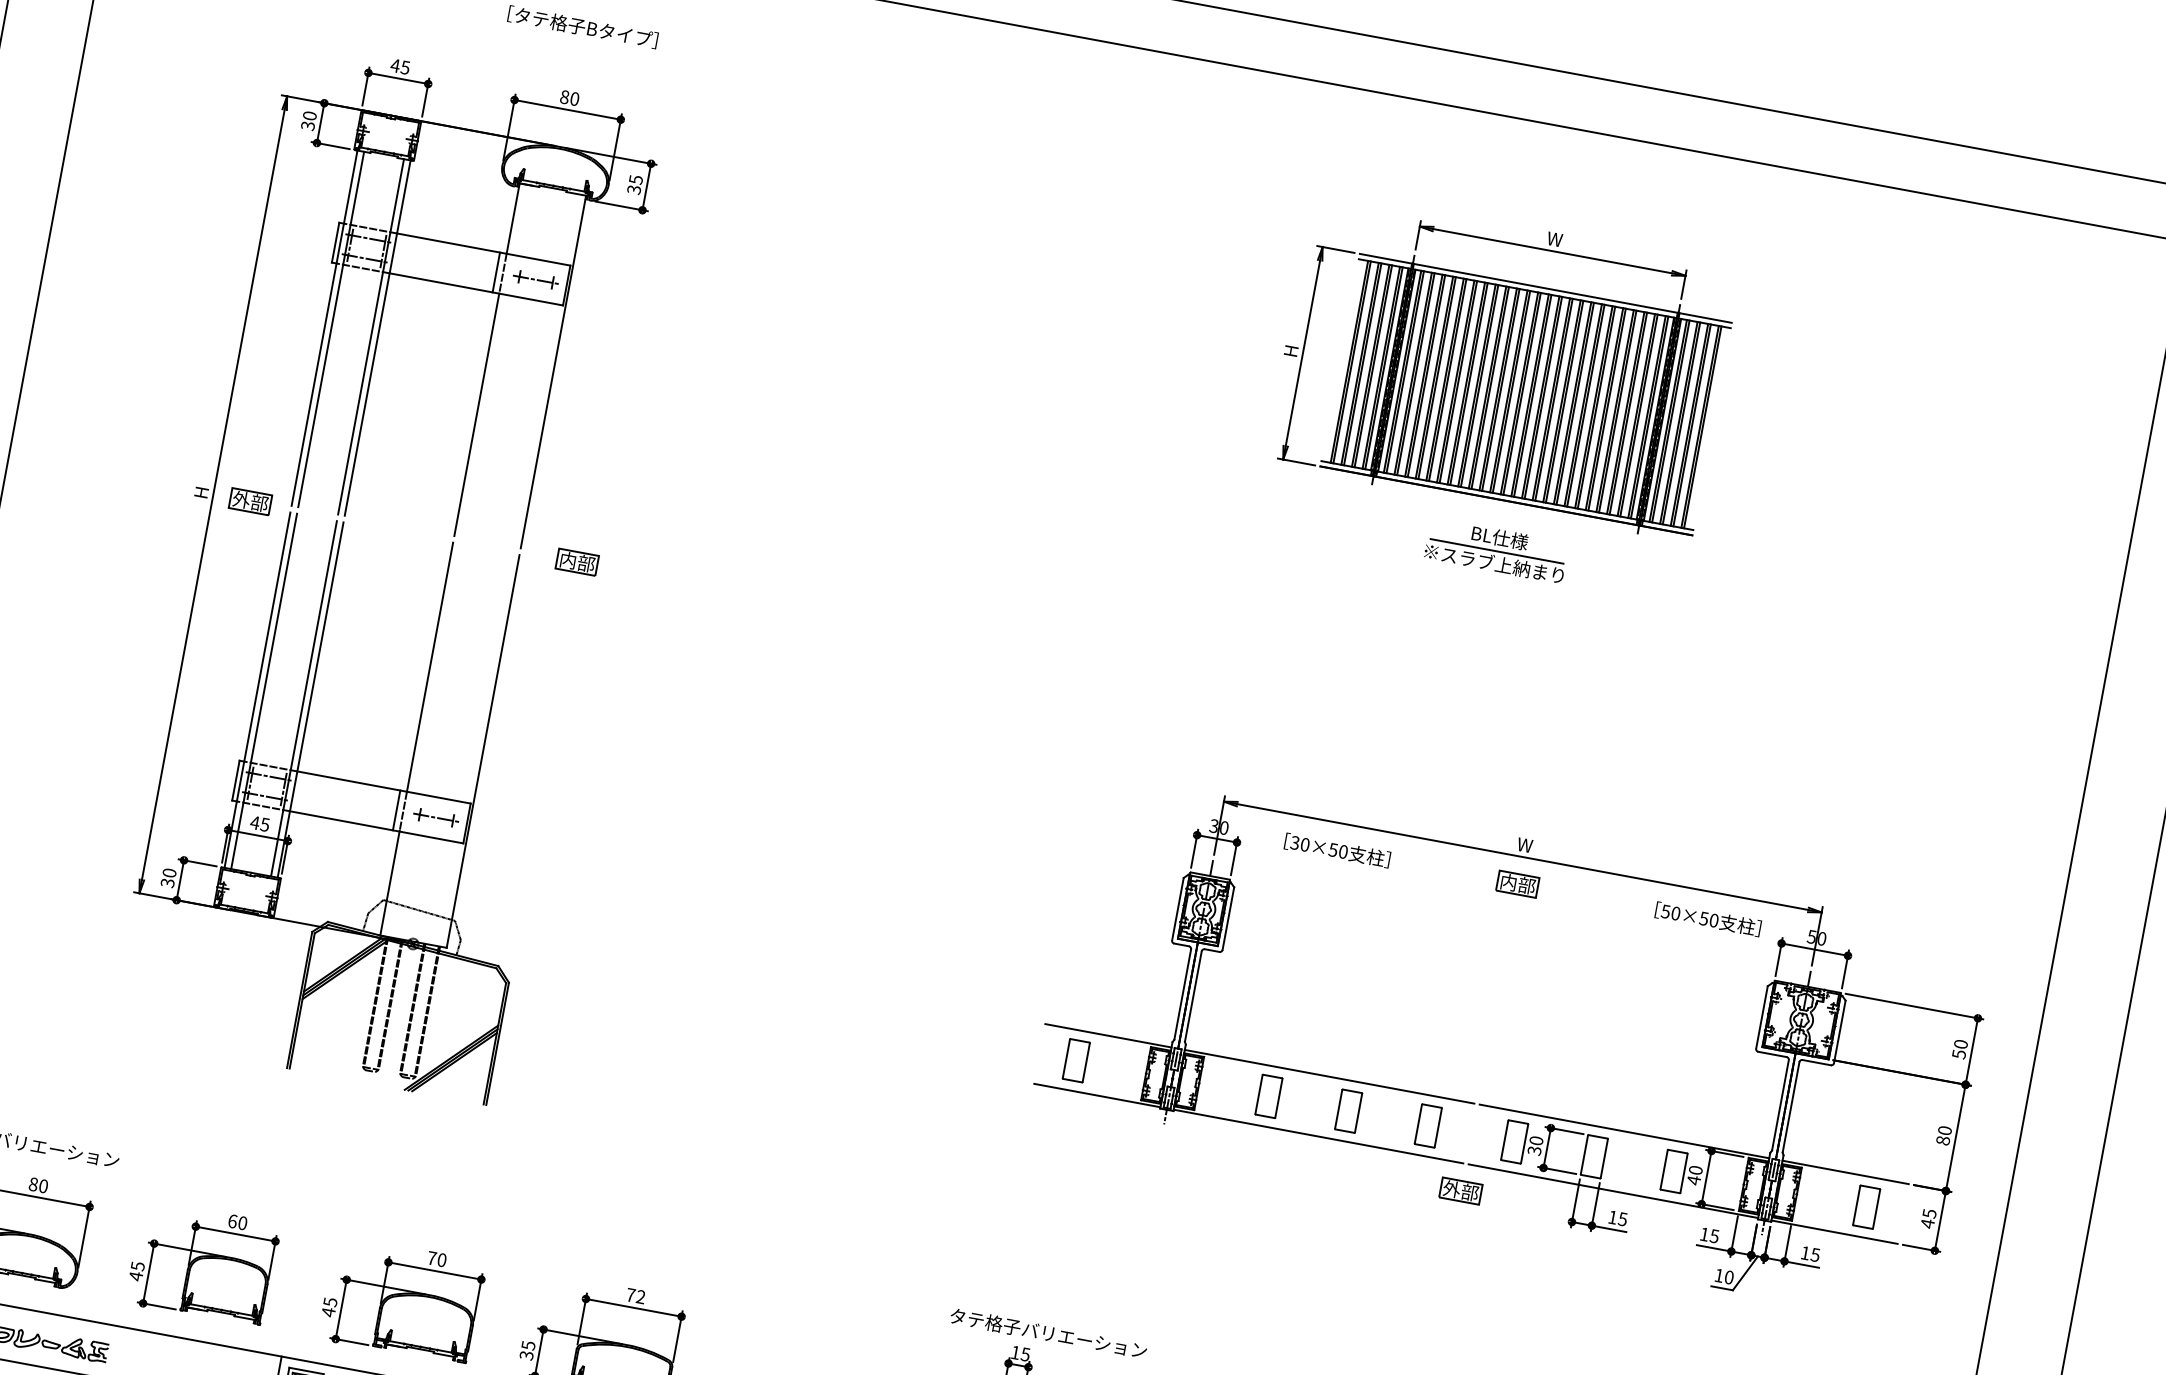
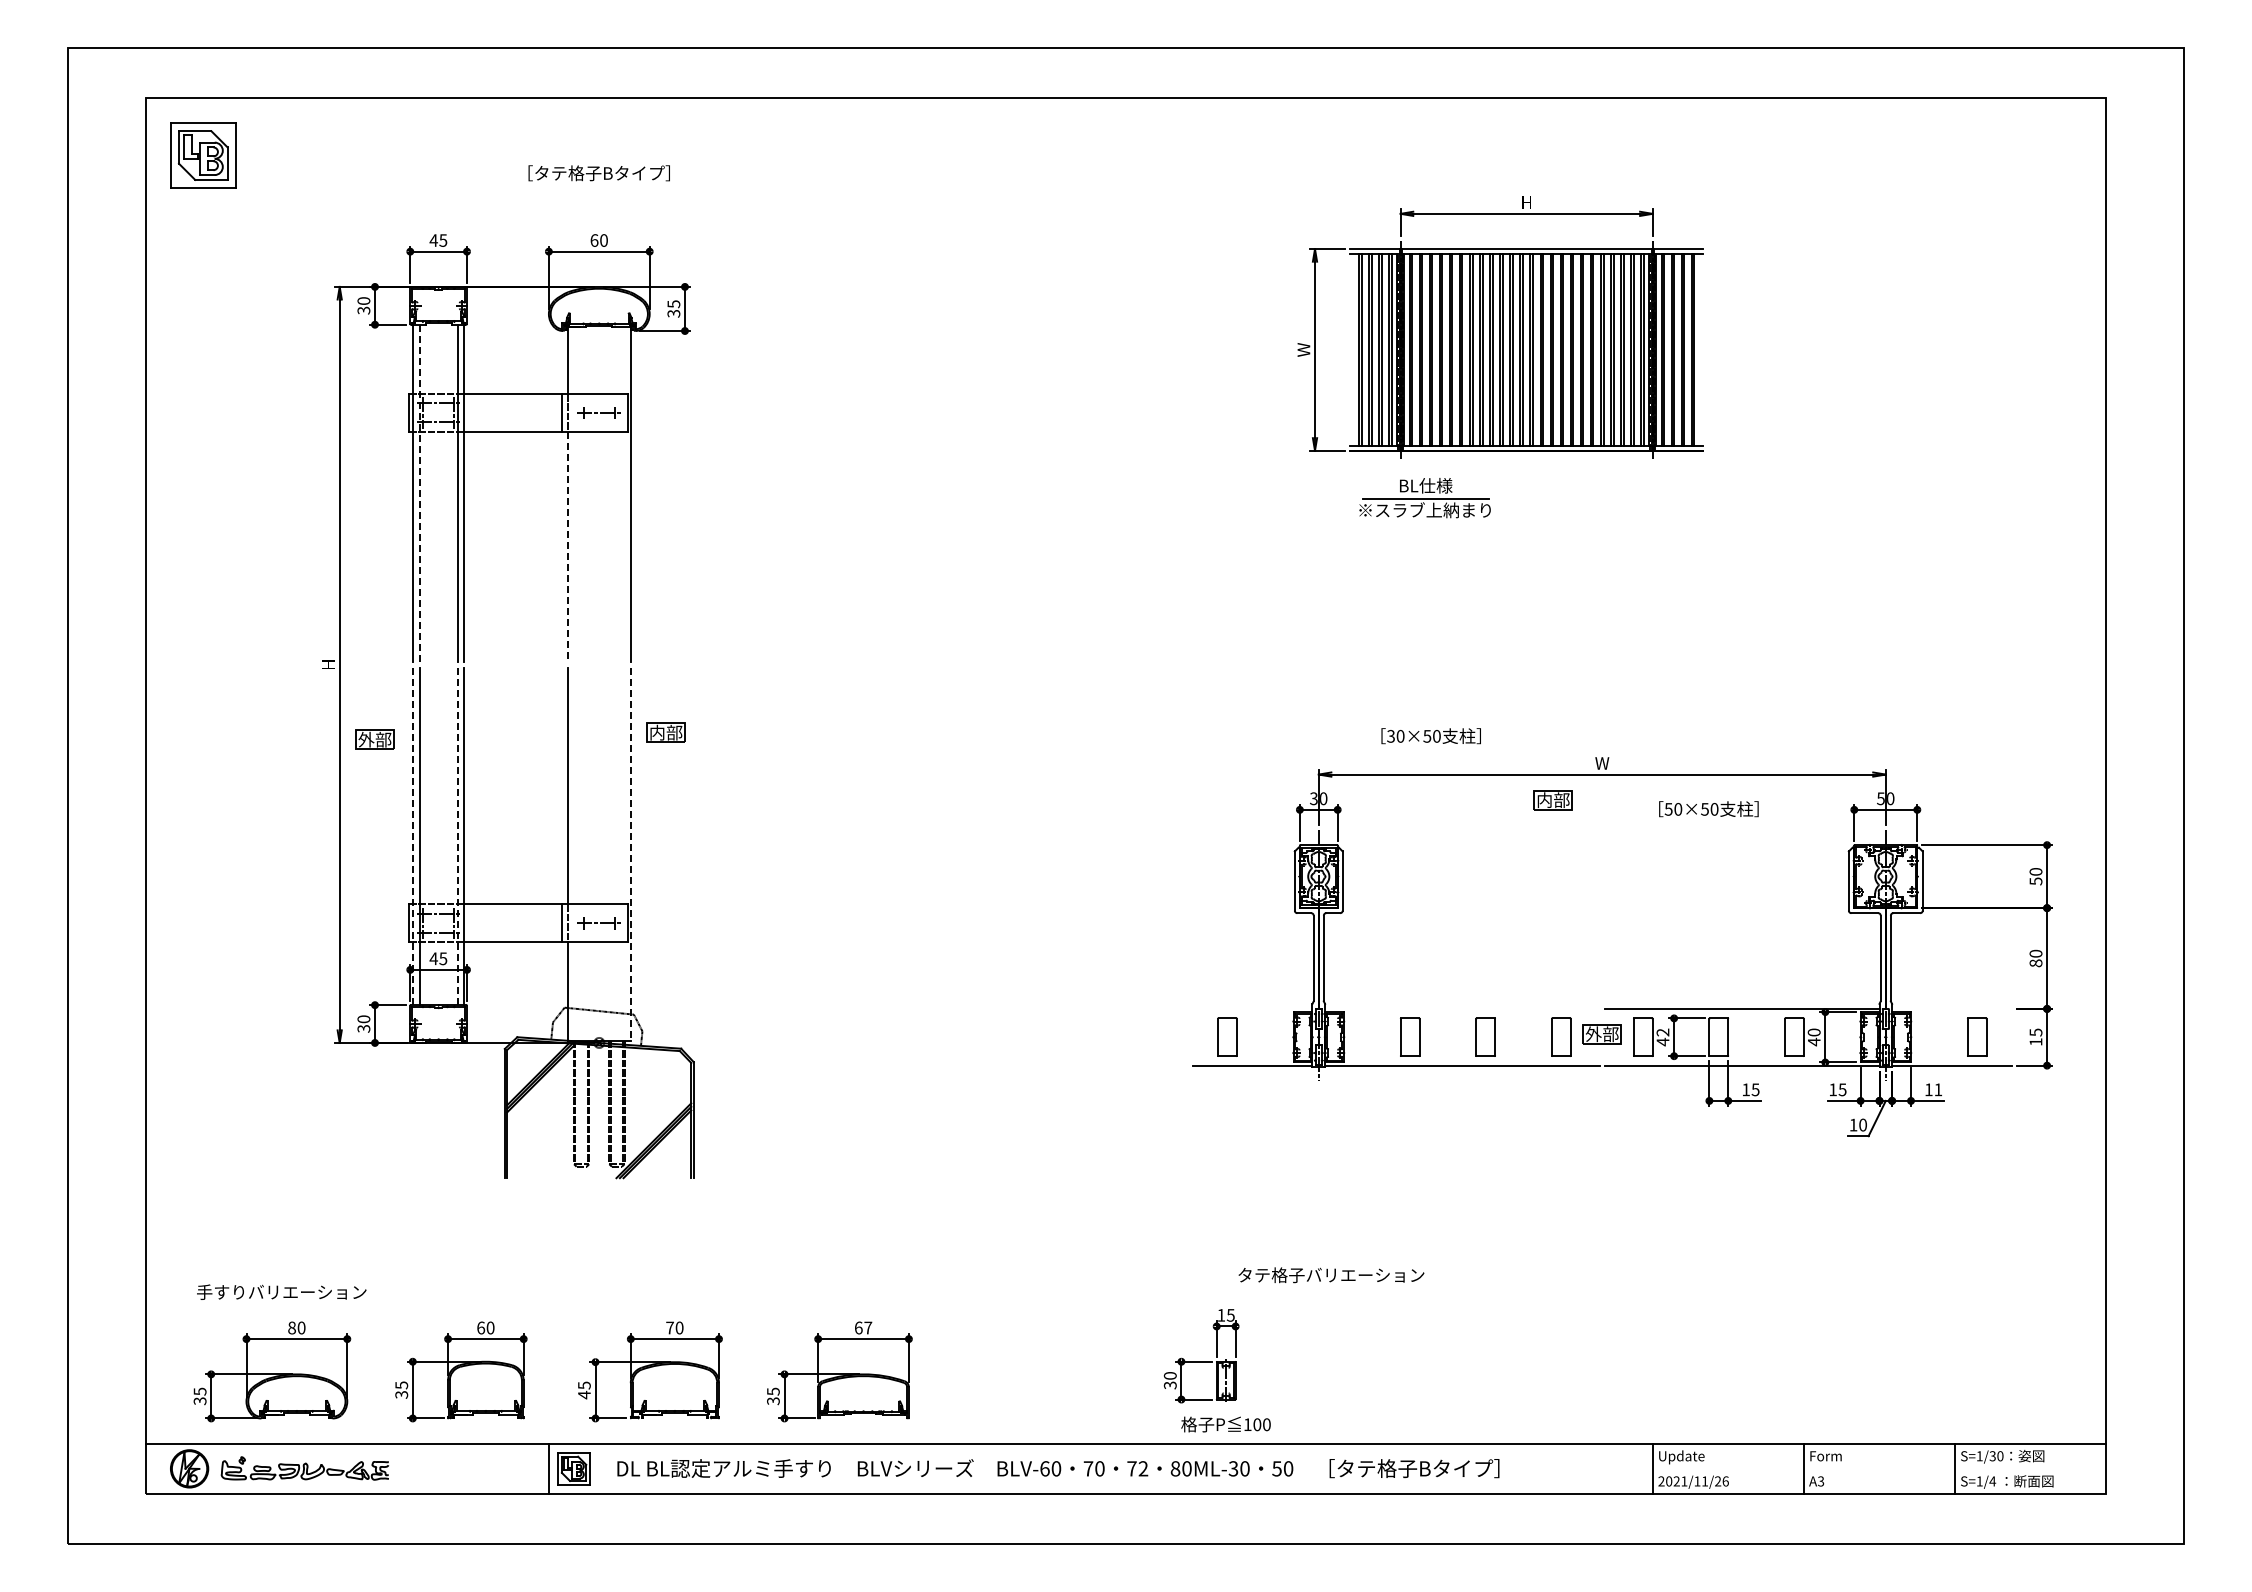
text: (564, 97) -> (594, 240), 80 -> 60
text: (1554, 239) -> (1526, 202), W -> H
line: (330, 329) -> (419, 493), solid -> dashed
text: (1290, 350) -> (1303, 349), H -> W
line: (476, 414) -> (567, 546), solid -> dashed
part: (250, 501) -> (374, 739), moved
part: (1495, 551) -> (1424, 498), moved
part: (576, 561) -> (665, 732), moved
line: (257, 690) -> (413, 836), solid -> dashed
line: (303, 698) -> (457, 836), solid -> dashed
line: (482, 751) -> (630, 854), solid -> dashed
text: (1336, 850) -> (1430, 736), moved
part: (1516, 884) -> (1552, 800), moved
text: (1707, 919) -> (1708, 809), moved
line: (1108, 1035) -> (1252, 1008), removed
line: (1329, 1076) -> (1462, 1008), removed
text: (1534, 1145) -> (1662, 1037), 30 -> 42
line: (1845, 1171) -> (1951, 1008), removed
part: (1460, 1190) -> (1601, 1034), moved
text: (1927, 1223) -> (2035, 1041), 45 -> 15
text: (1815, 1254) -> (1938, 1089), 15 -> 11
text: (135, 1275) -> (401, 1394), 45 -> 35
text: (636, 1295) -> (863, 1327), 72 -> 67
text: (1048, 1333) -> (1331, 1275), moved

